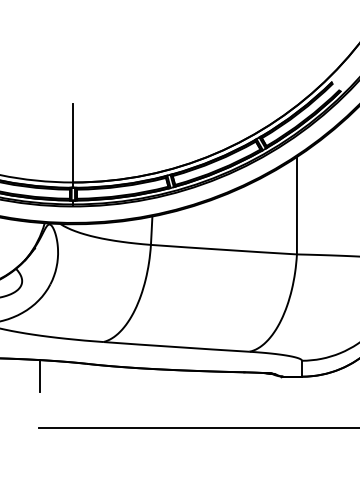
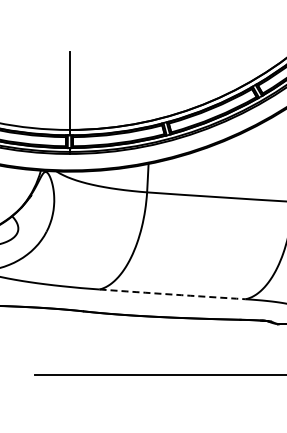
arc: (176, 347) -> (172, 294), solid -> dashed
line: (40, 375) -> (36, 322), removed

